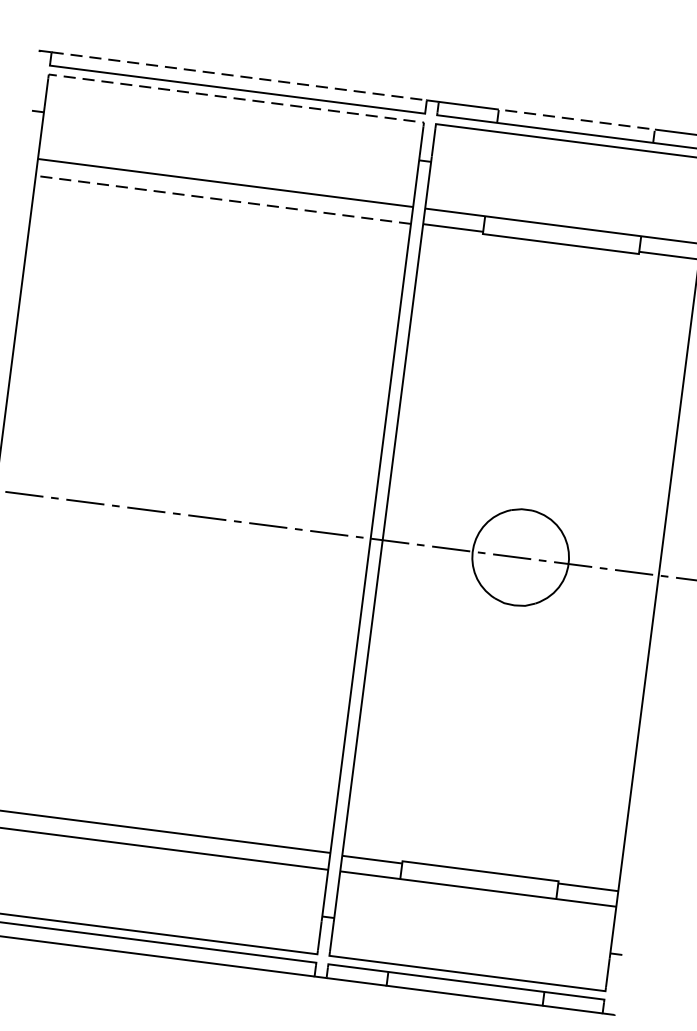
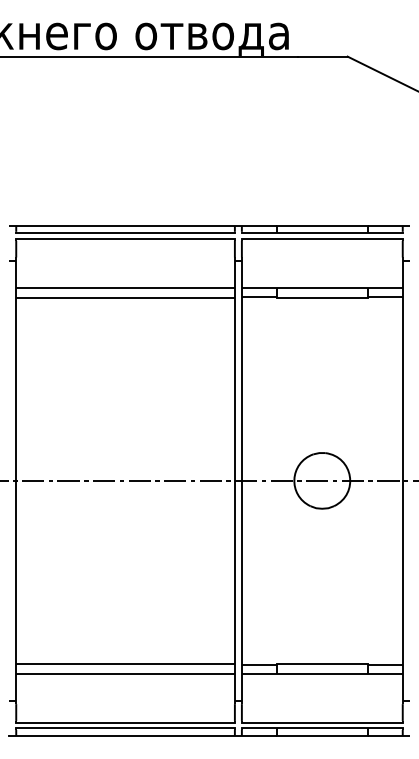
line: (240, 76) -> (126, 225), dashed -> solid
line: (238, 98) -> (126, 238), dashed -> solid
line: (575, 119) -> (321, 225), dashed -> solid
line: (223, 199) -> (125, 297), dashed -> solid

